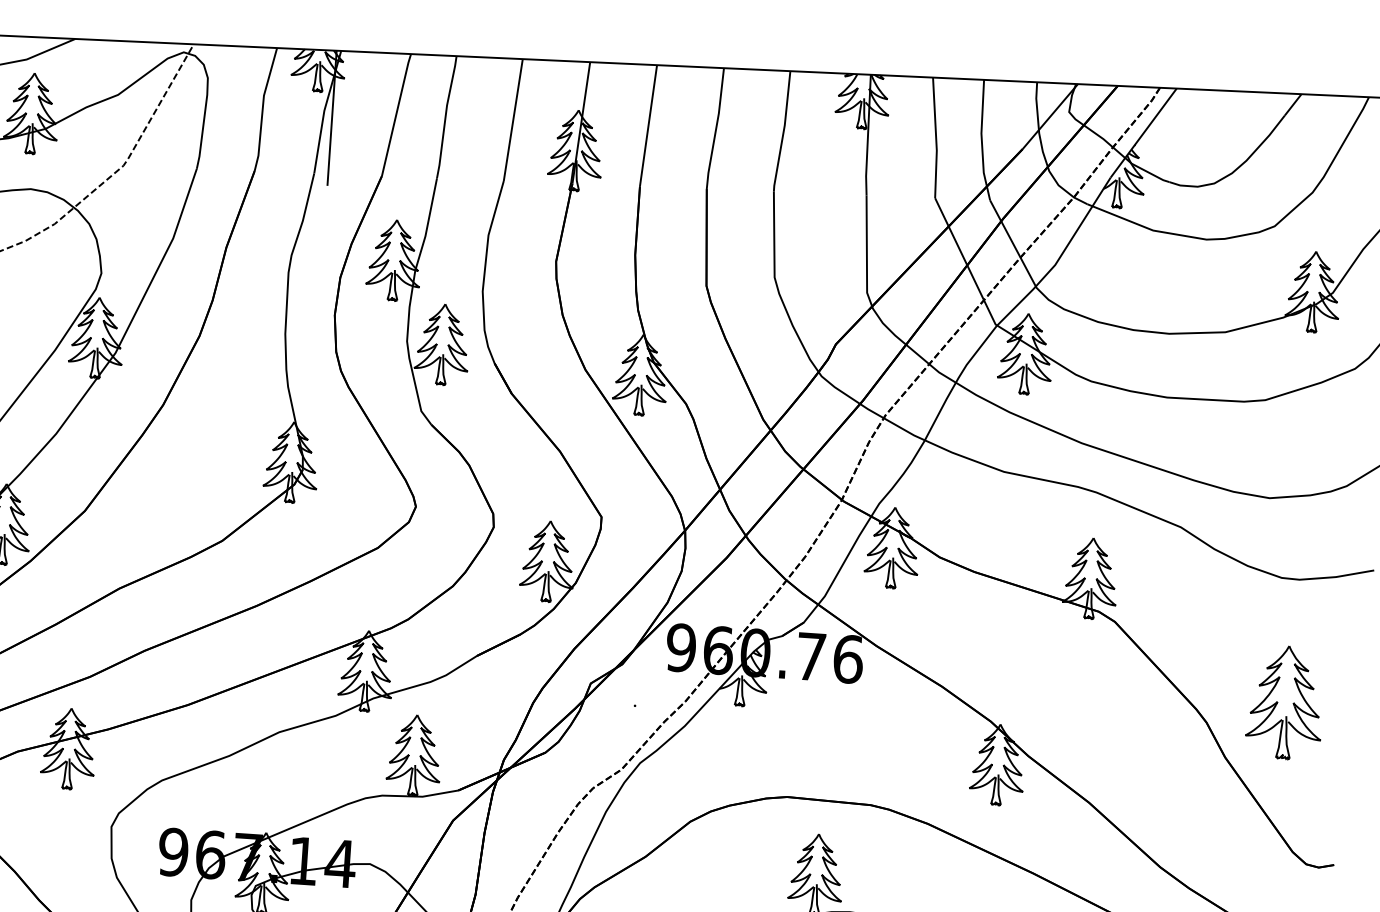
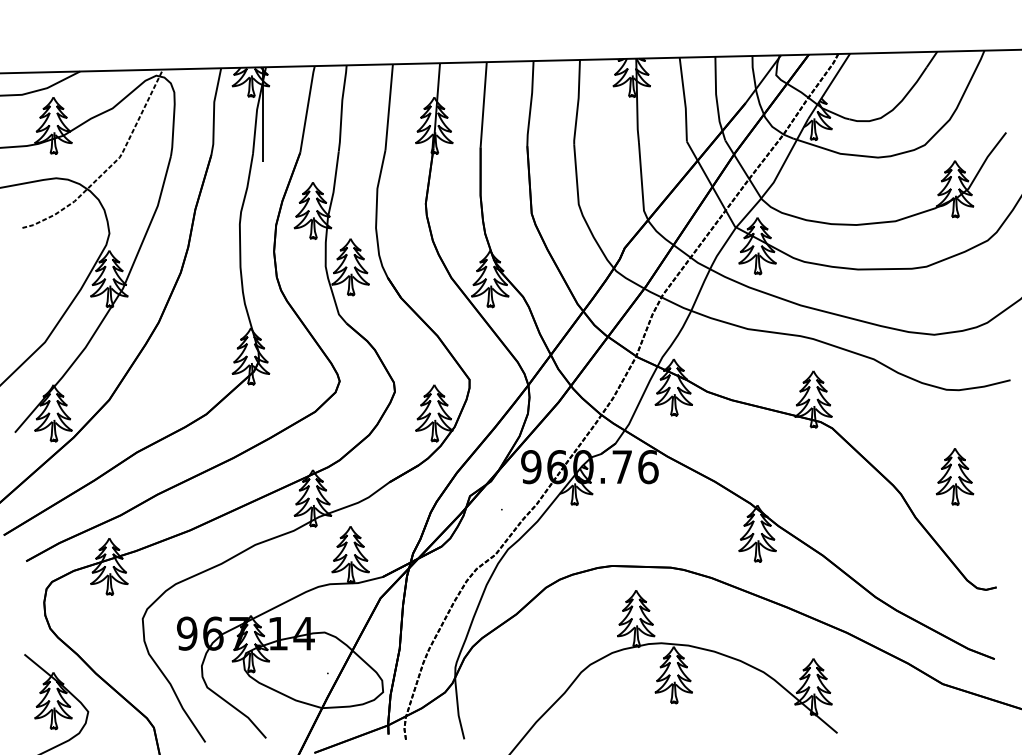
part: (1284, 702) -> (954, 476), size x0.71

